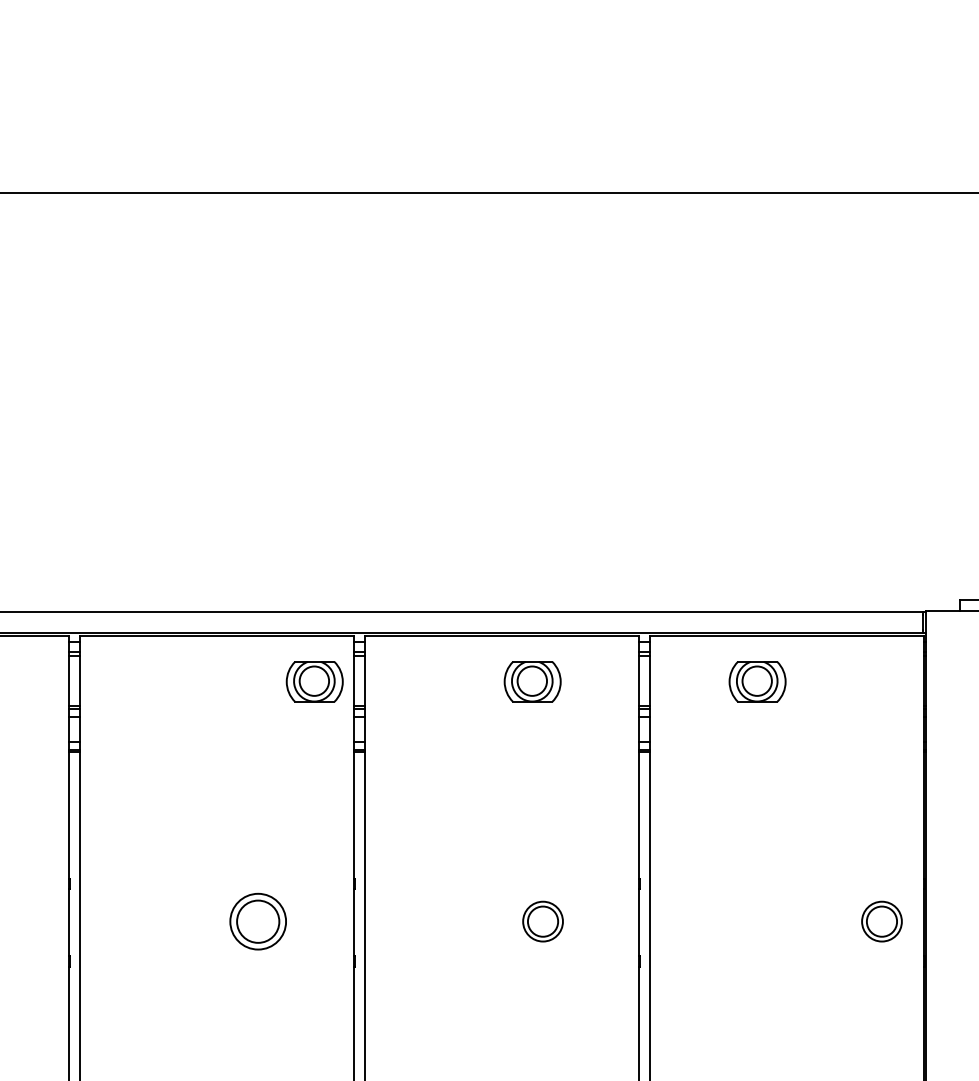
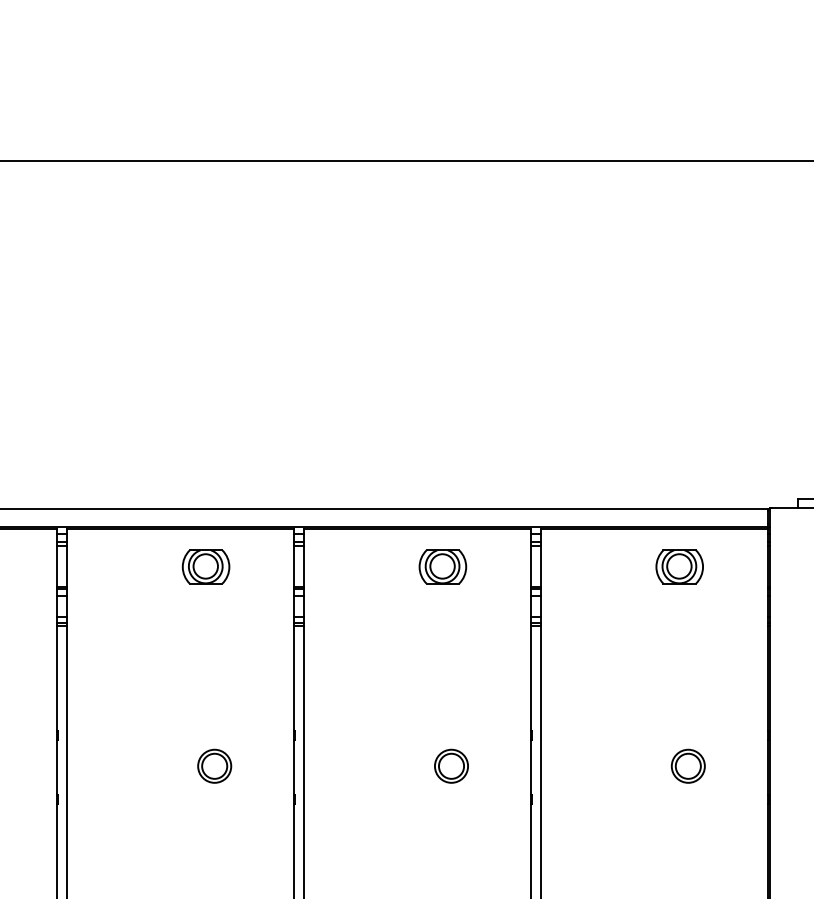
part: (314, 681) -> (205, 566), moved
part: (757, 681) -> (679, 566), moved
part: (257, 921) -> (214, 766), size x0.71
part: (881, 921) -> (687, 766), moved

